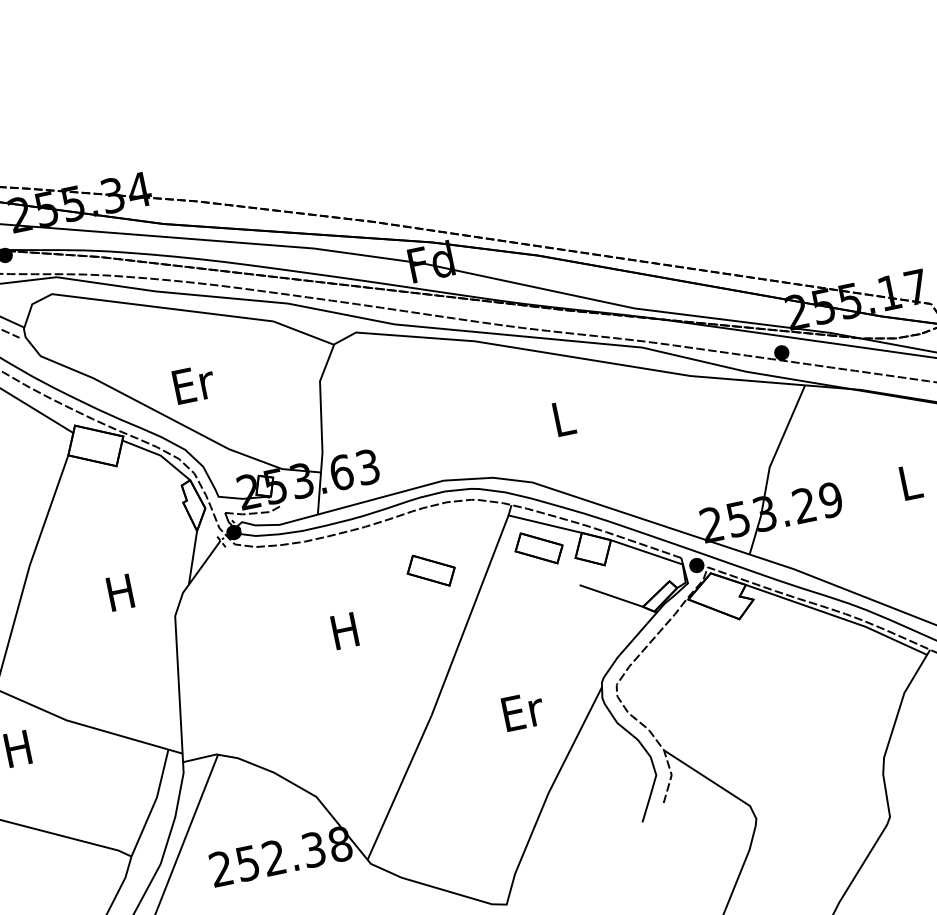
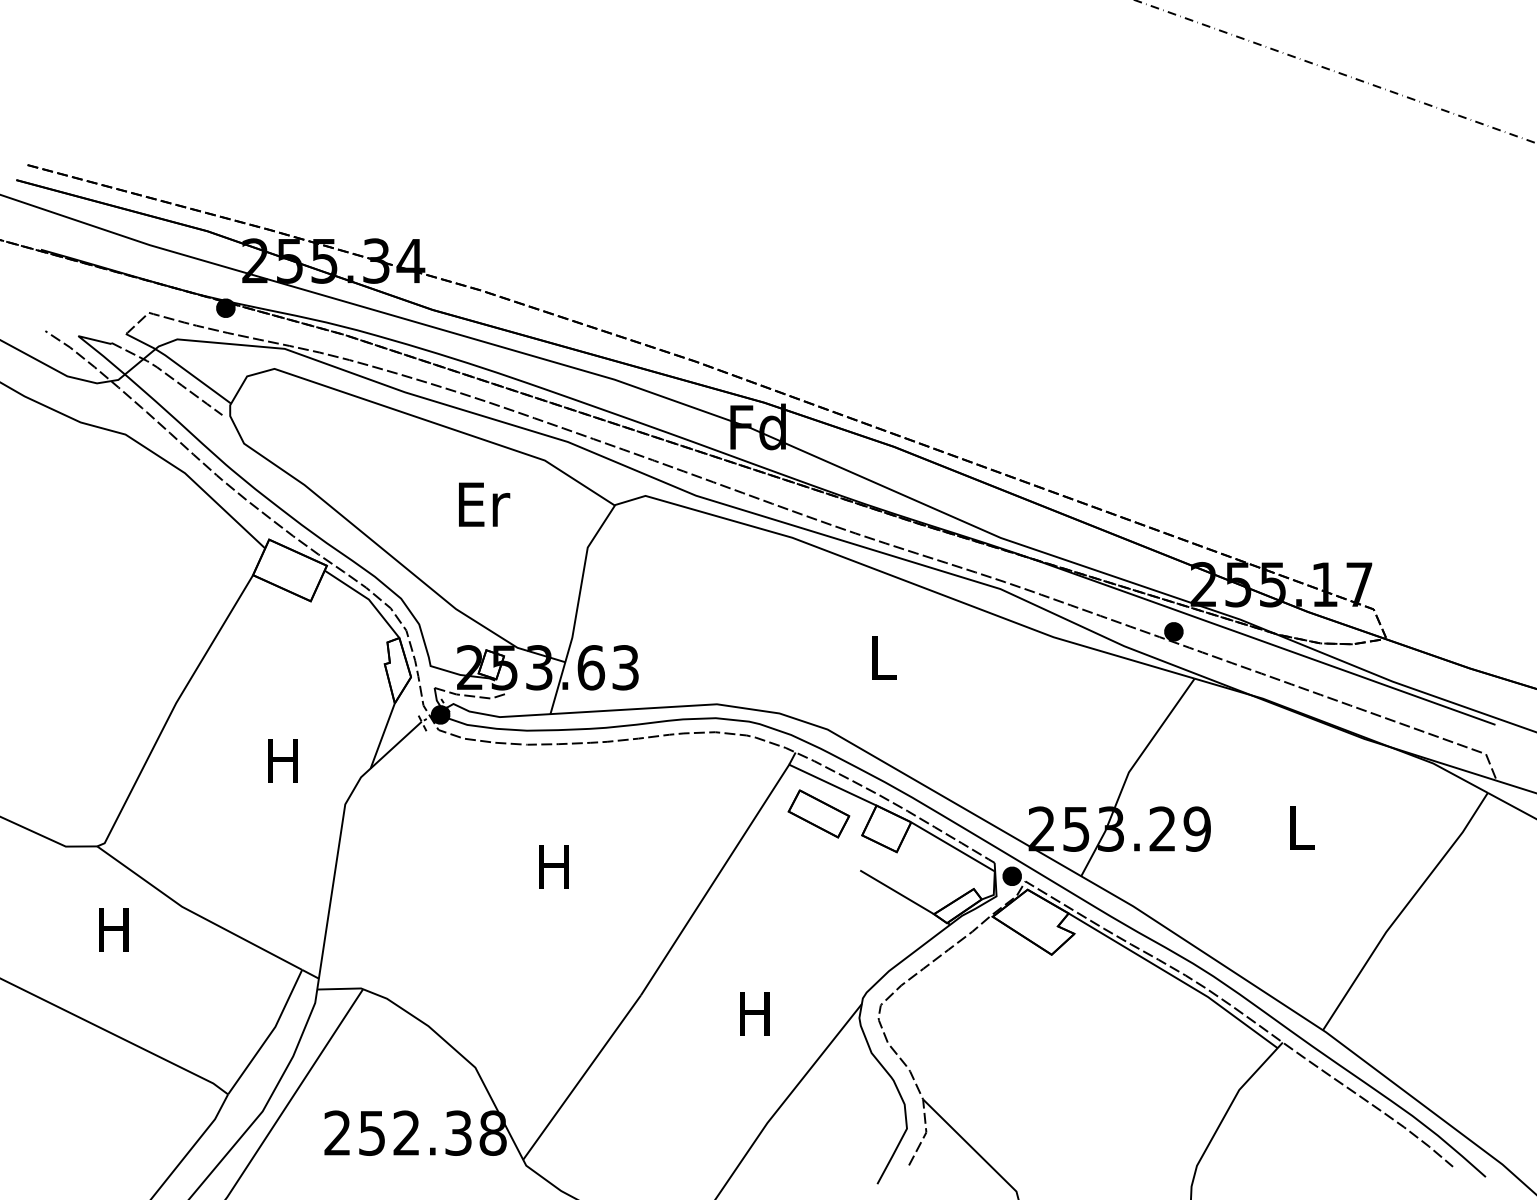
text: (194, 384) -> (484, 504), moved
part: (430, 570) -> (677, 813), removed
text: (523, 711) -> (756, 1014), Er -> H

